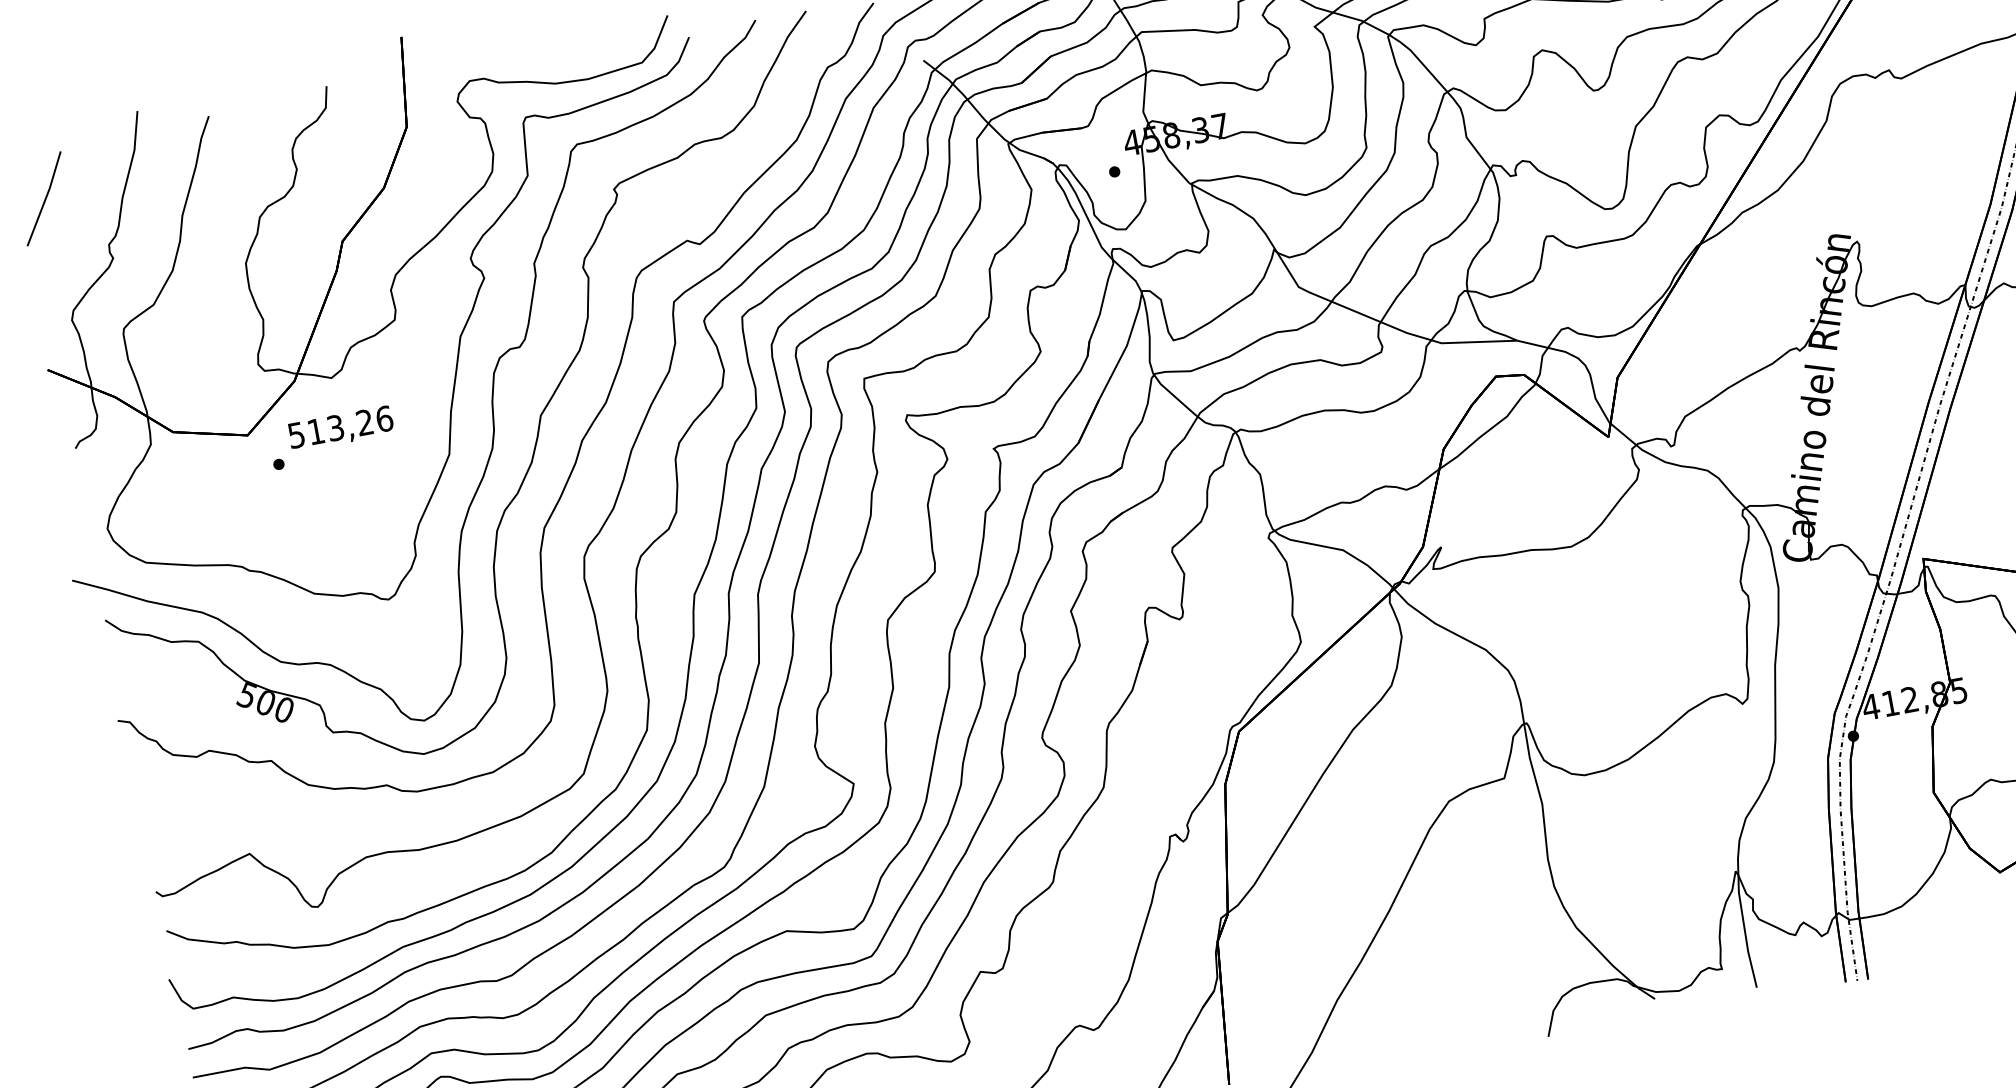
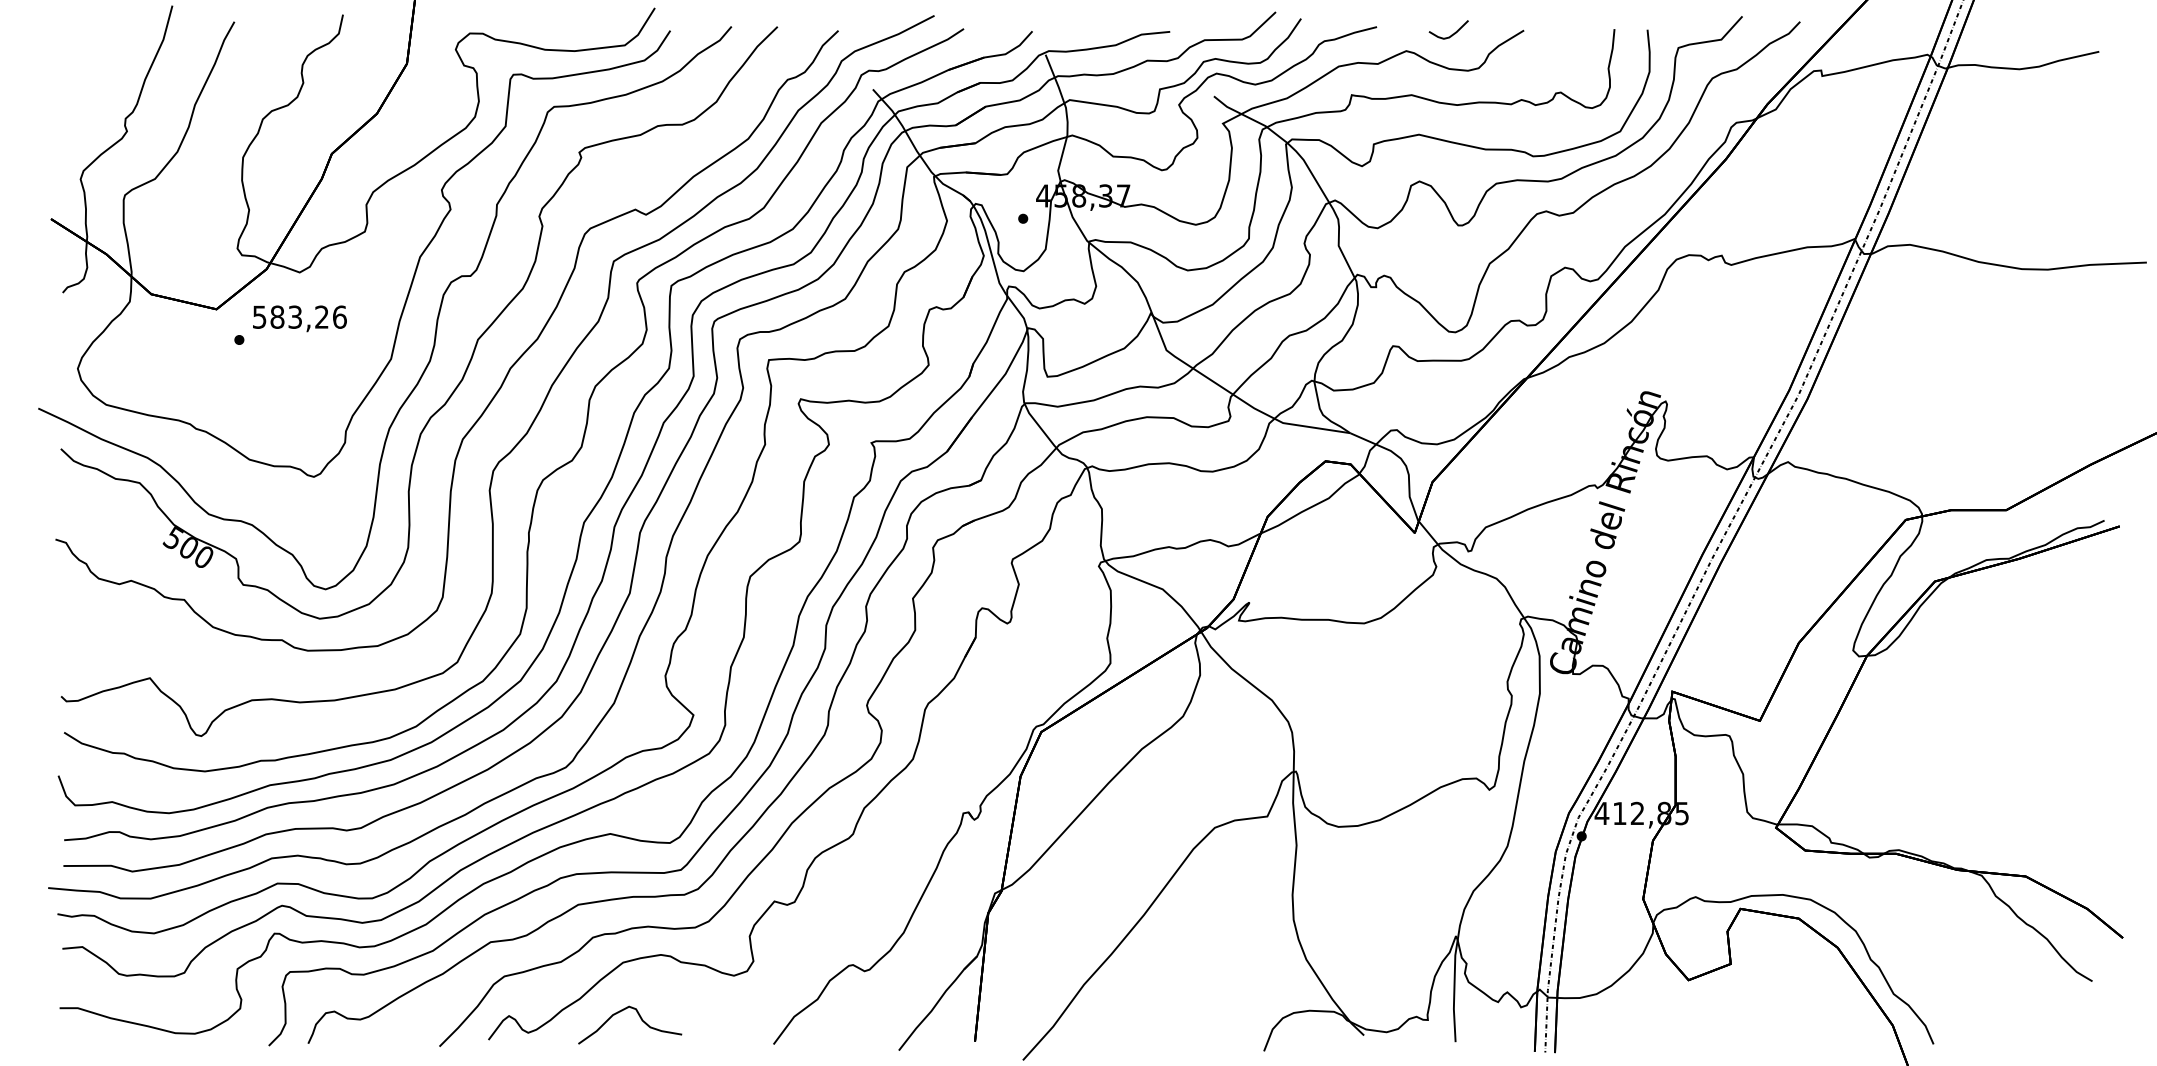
line: (44, 198) -> (76, 67), removed
text: (316, 430) -> (277, 316), 513,26 -> 583,26

